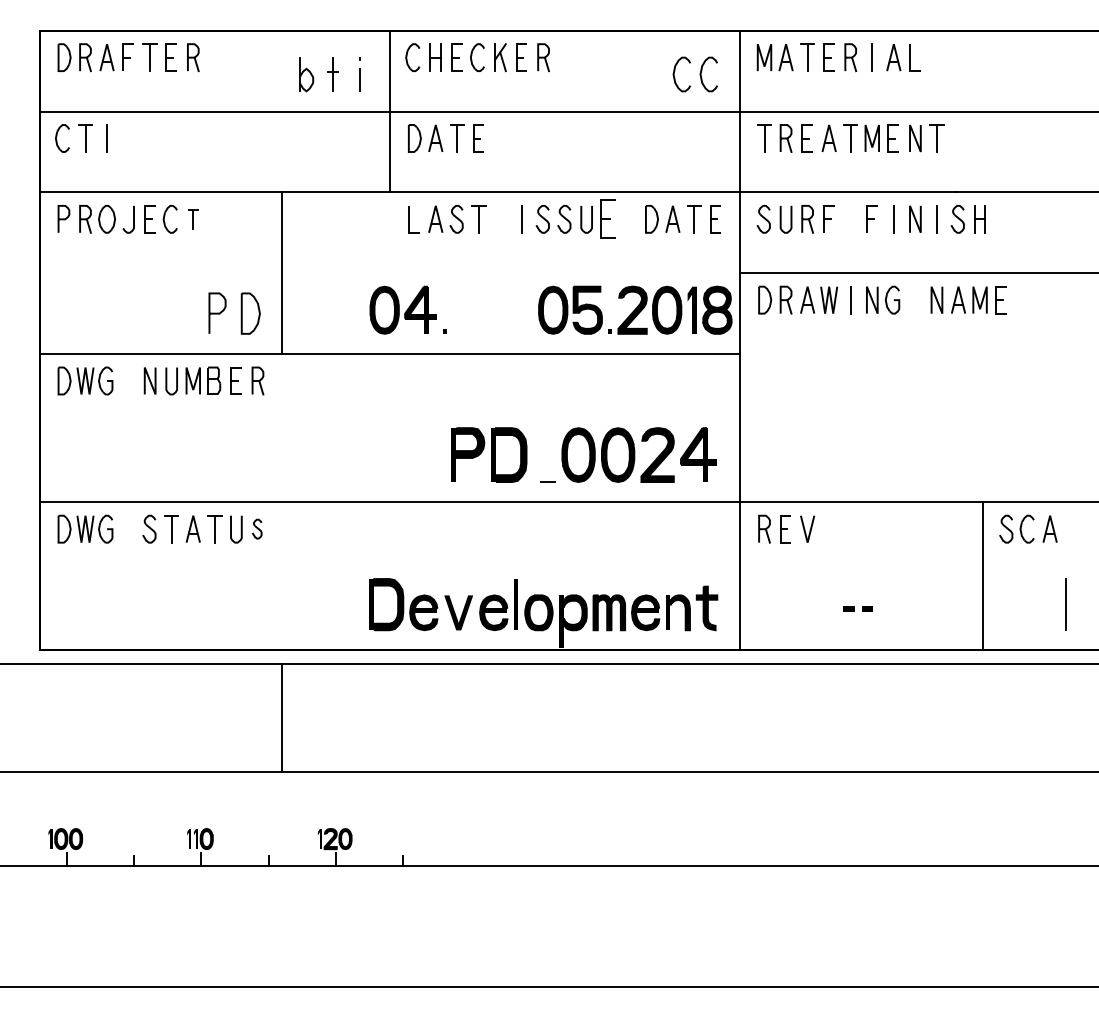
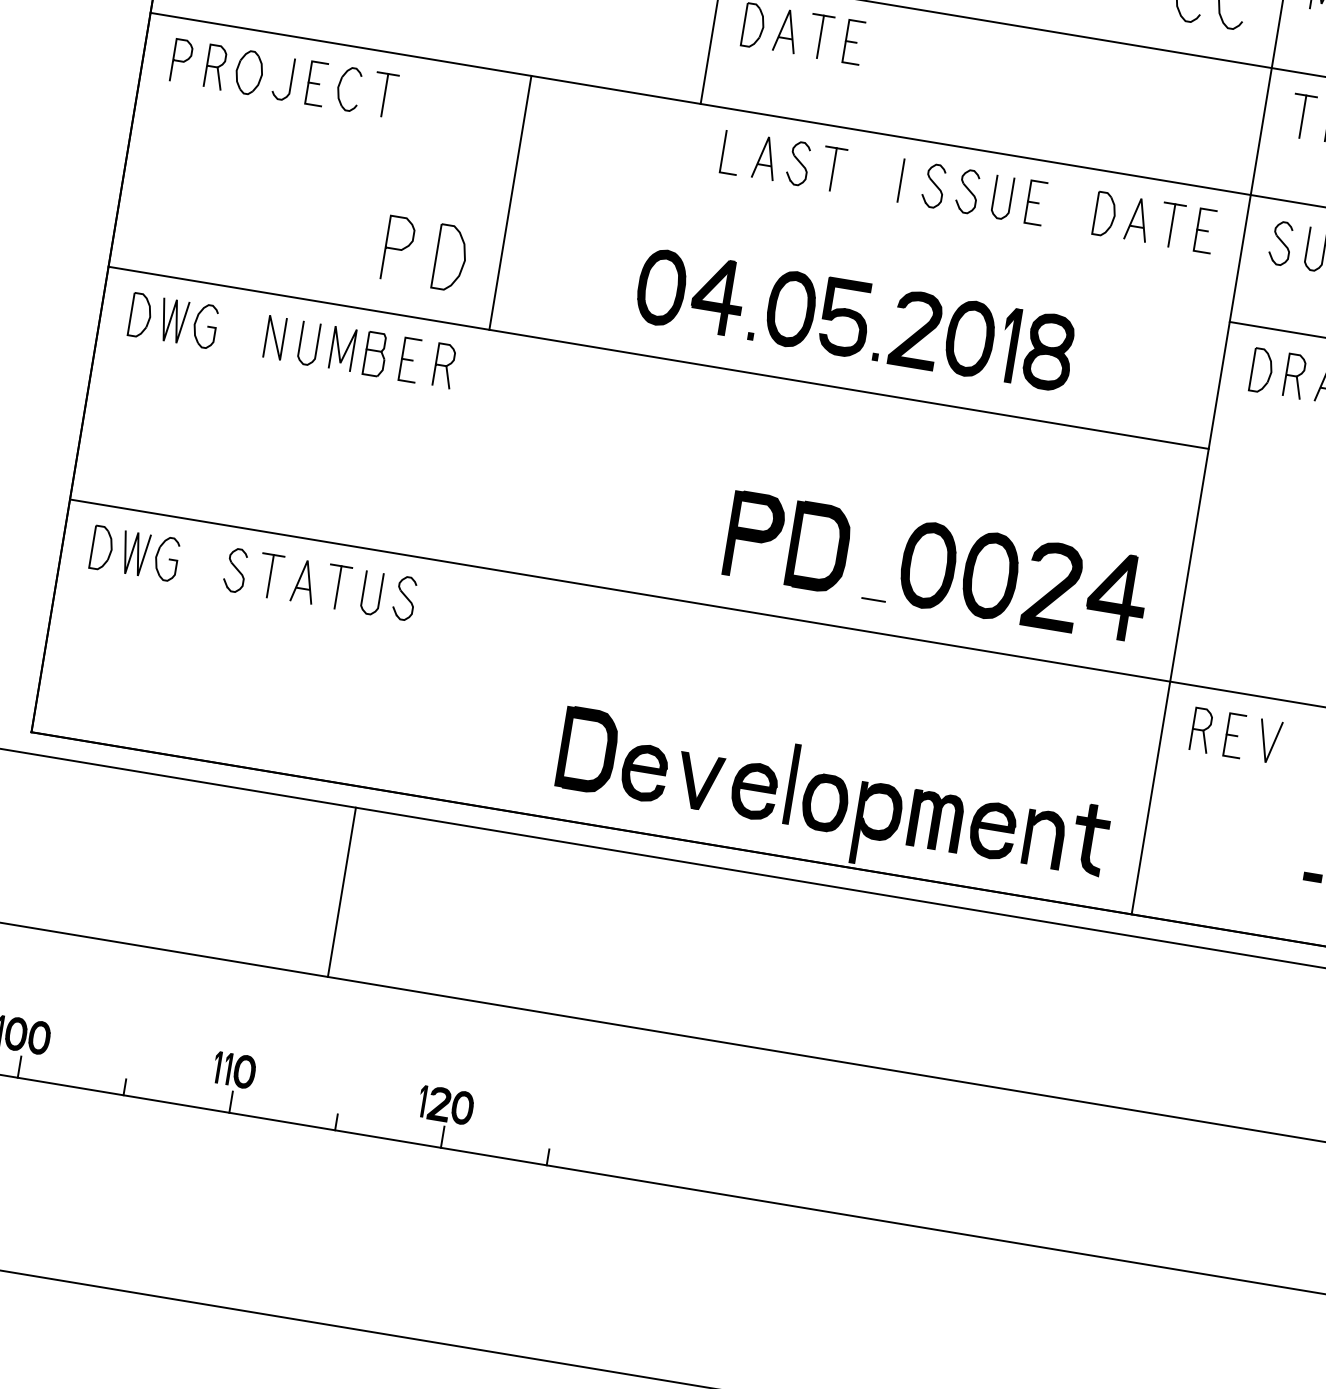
part: (193, 219) -> (385, 95), size x1.43
part: (607, 219) -> (1035, 203), size x0.71
part: (635, 309) -> (920, 329), moved
part: (257, 528) -> (405, 597), size x1.43
line: (281, 717) -> (341, 891), moved

